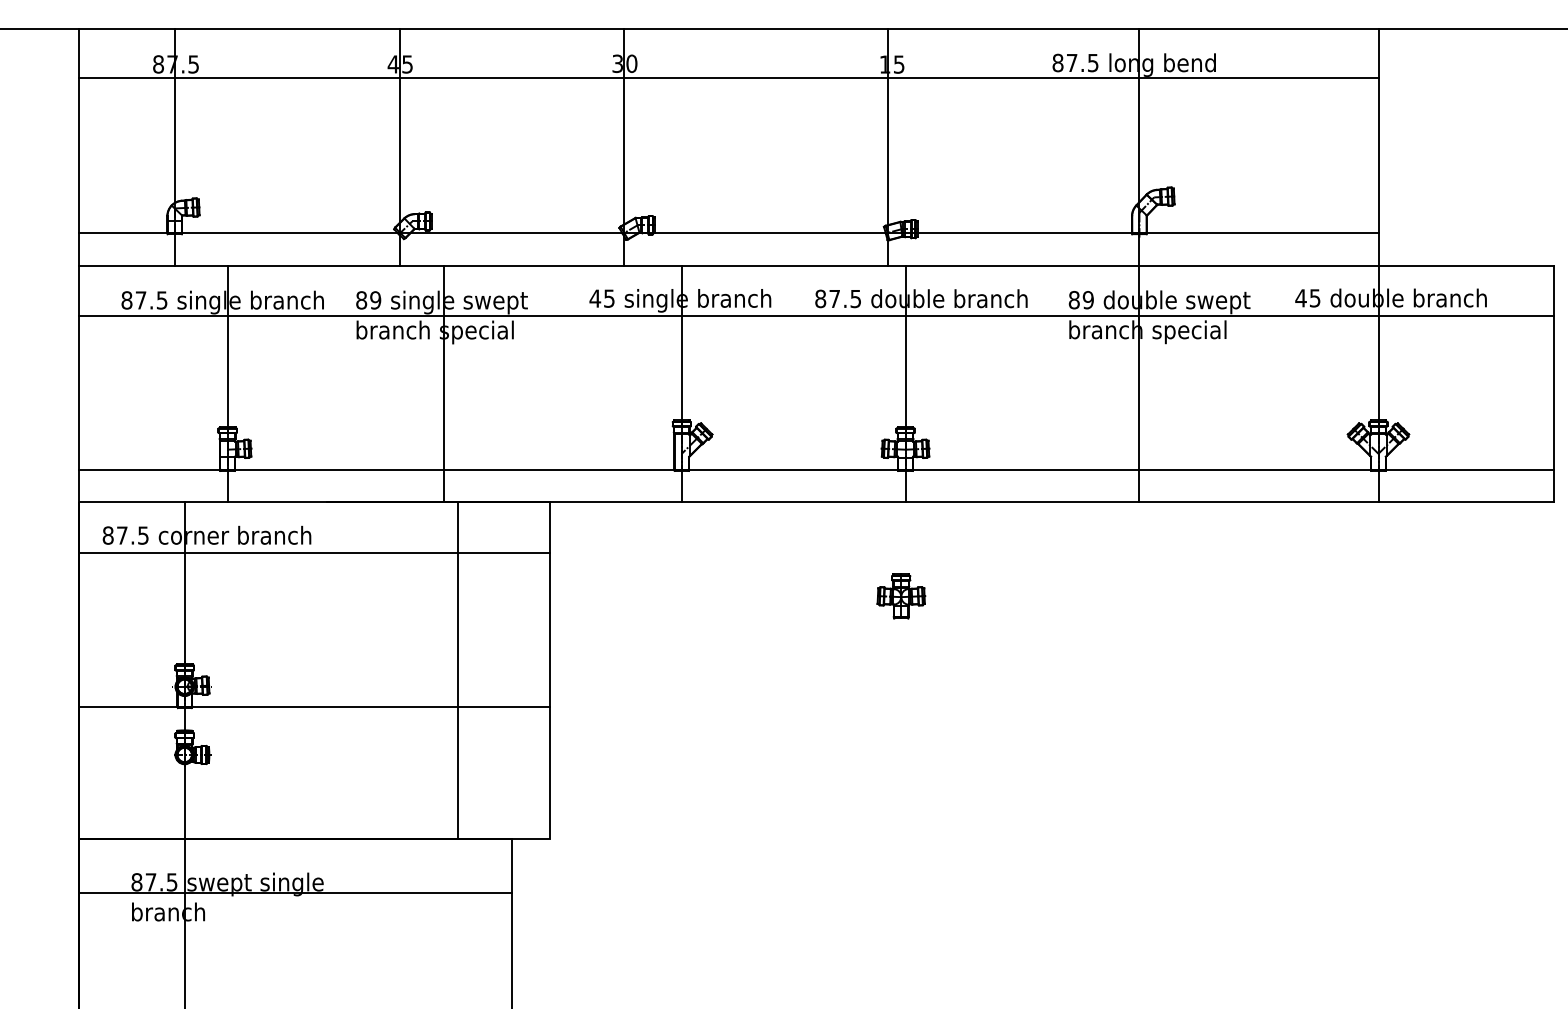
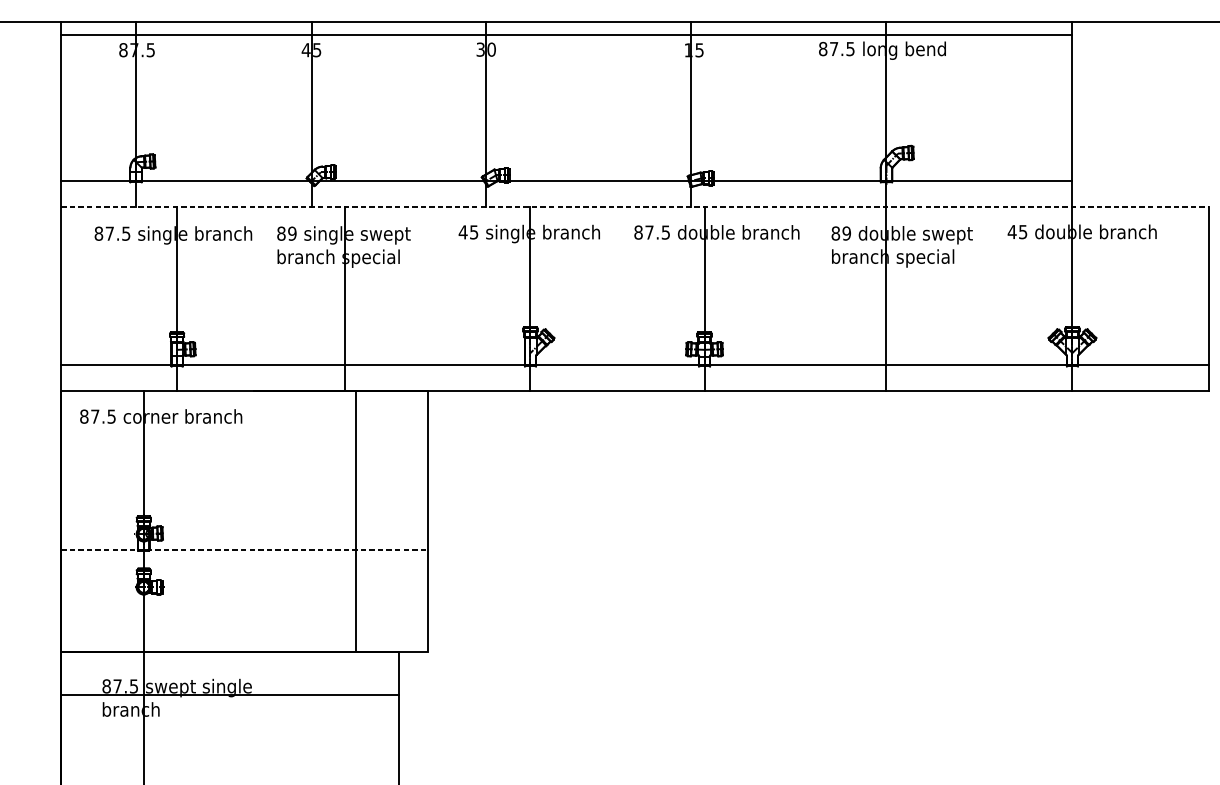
line: (728, 78) -> (566, 35), moved
line: (816, 265) -> (635, 206), solid -> dashed
line: (816, 316) -> (635, 246), removed
line: (314, 552) -> (244, 429), removed
part: (901, 596) -> (701, 464), removed
line: (314, 706) -> (244, 549), solid -> dashed

